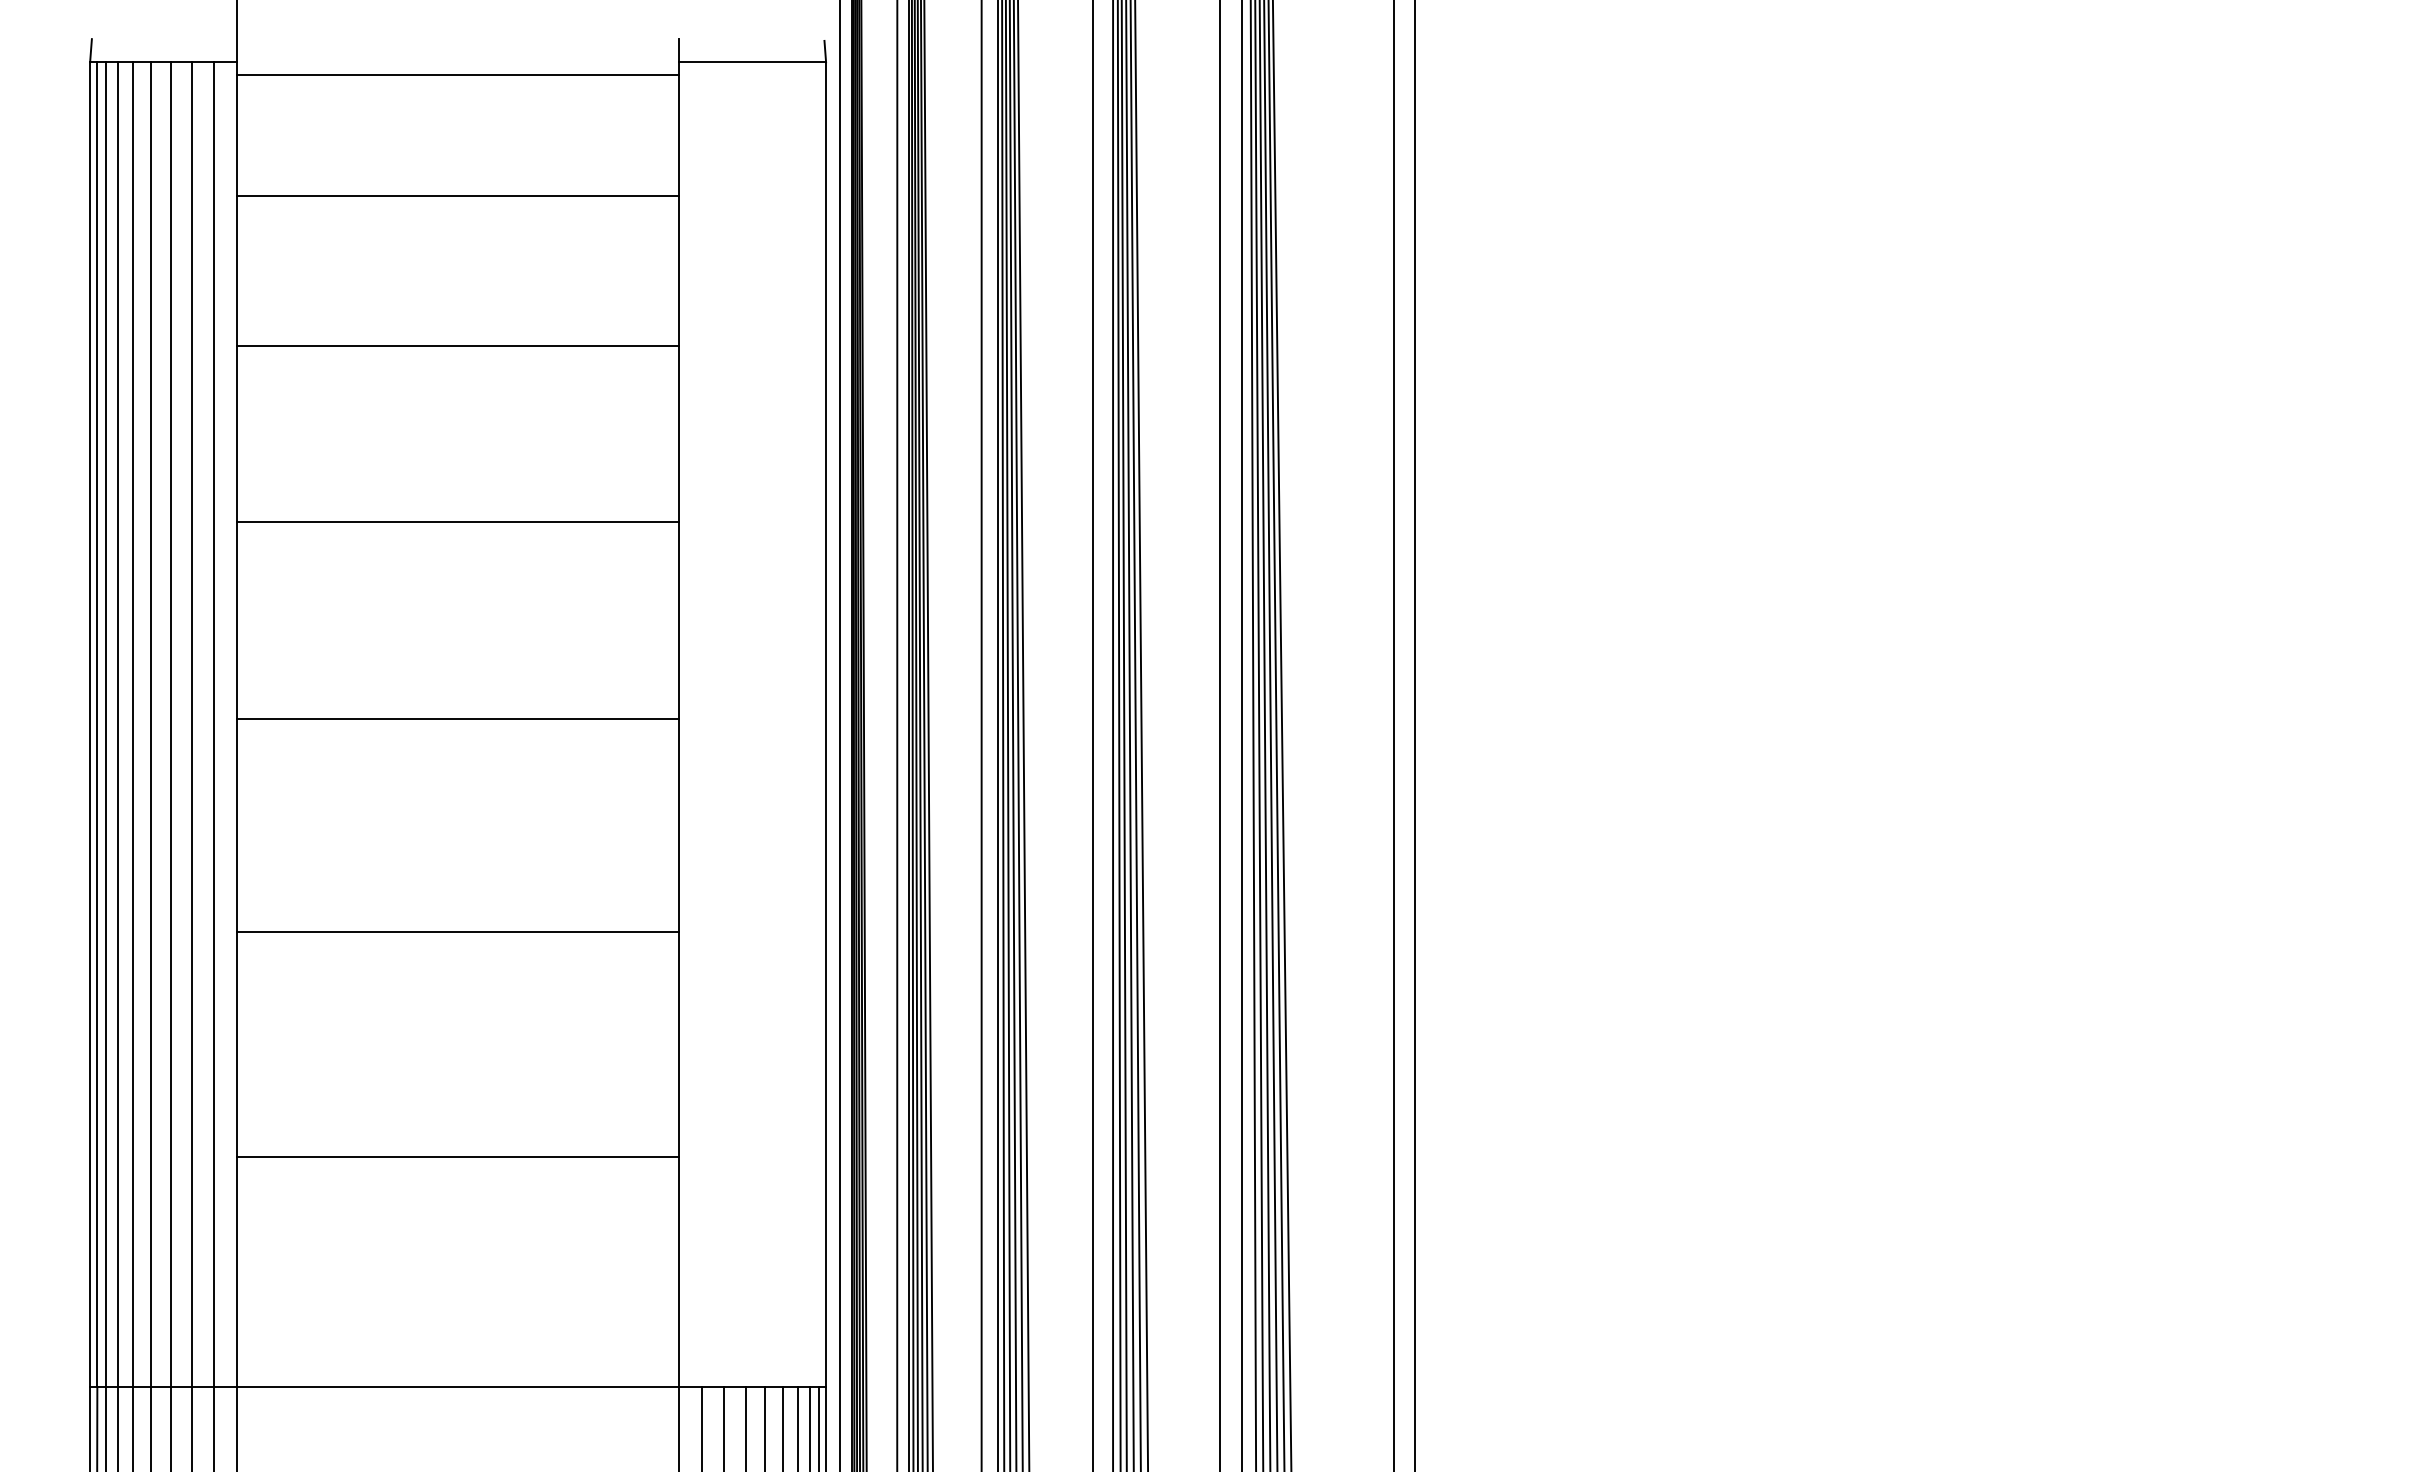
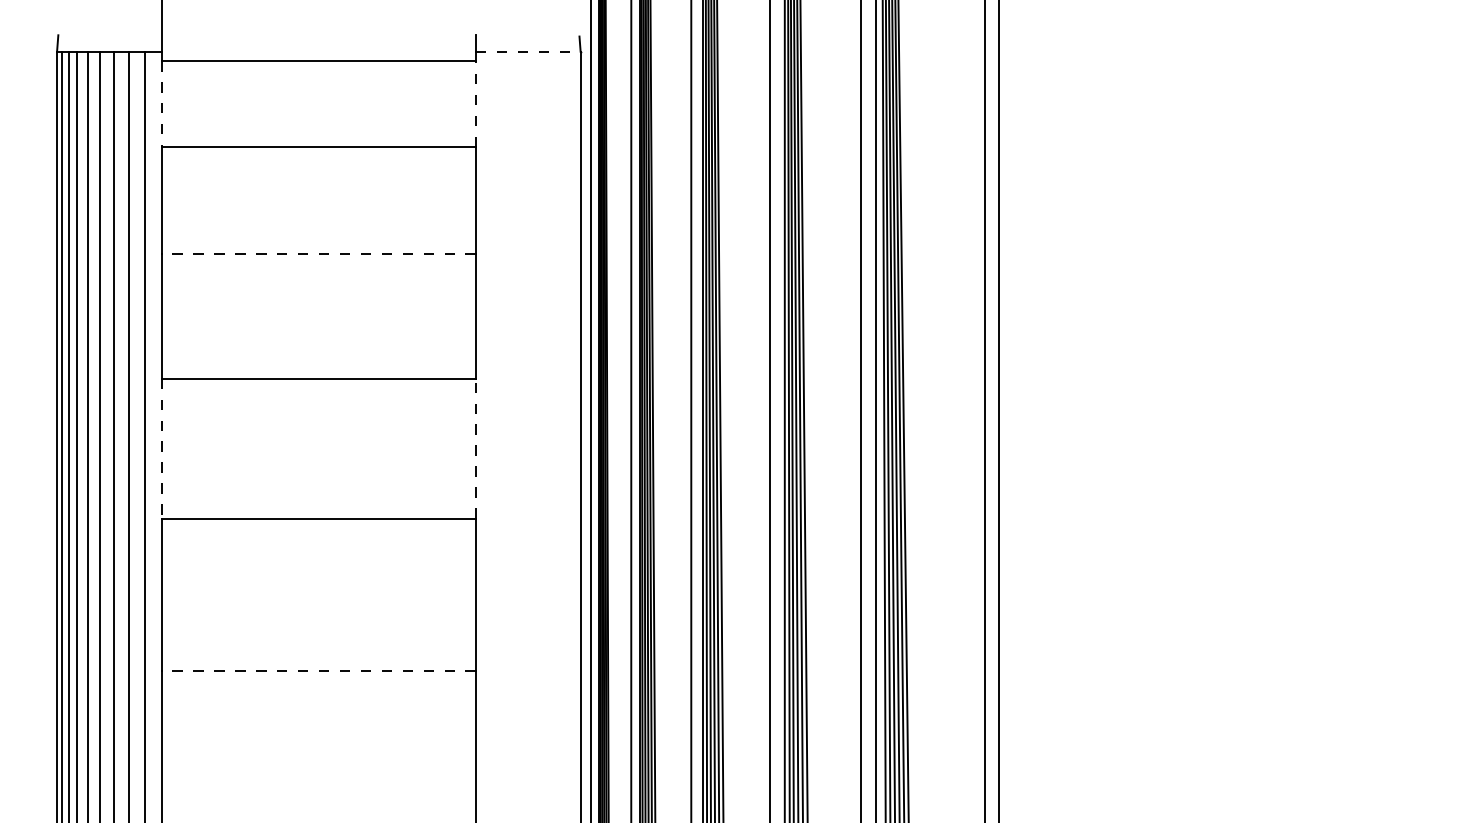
line: (752, 62) -> (528, 51), solid -> dashed
line: (678, 135) -> (475, 103), solid -> dashed
line: (237, 136) -> (161, 104), solid -> dashed
line: (458, 346) -> (319, 253), solid -> dashed
line: (678, 619) -> (475, 448), solid -> dashed
line: (237, 620) -> (161, 448), solid -> dashed
line: (458, 932) -> (319, 670), solid -> dashed

